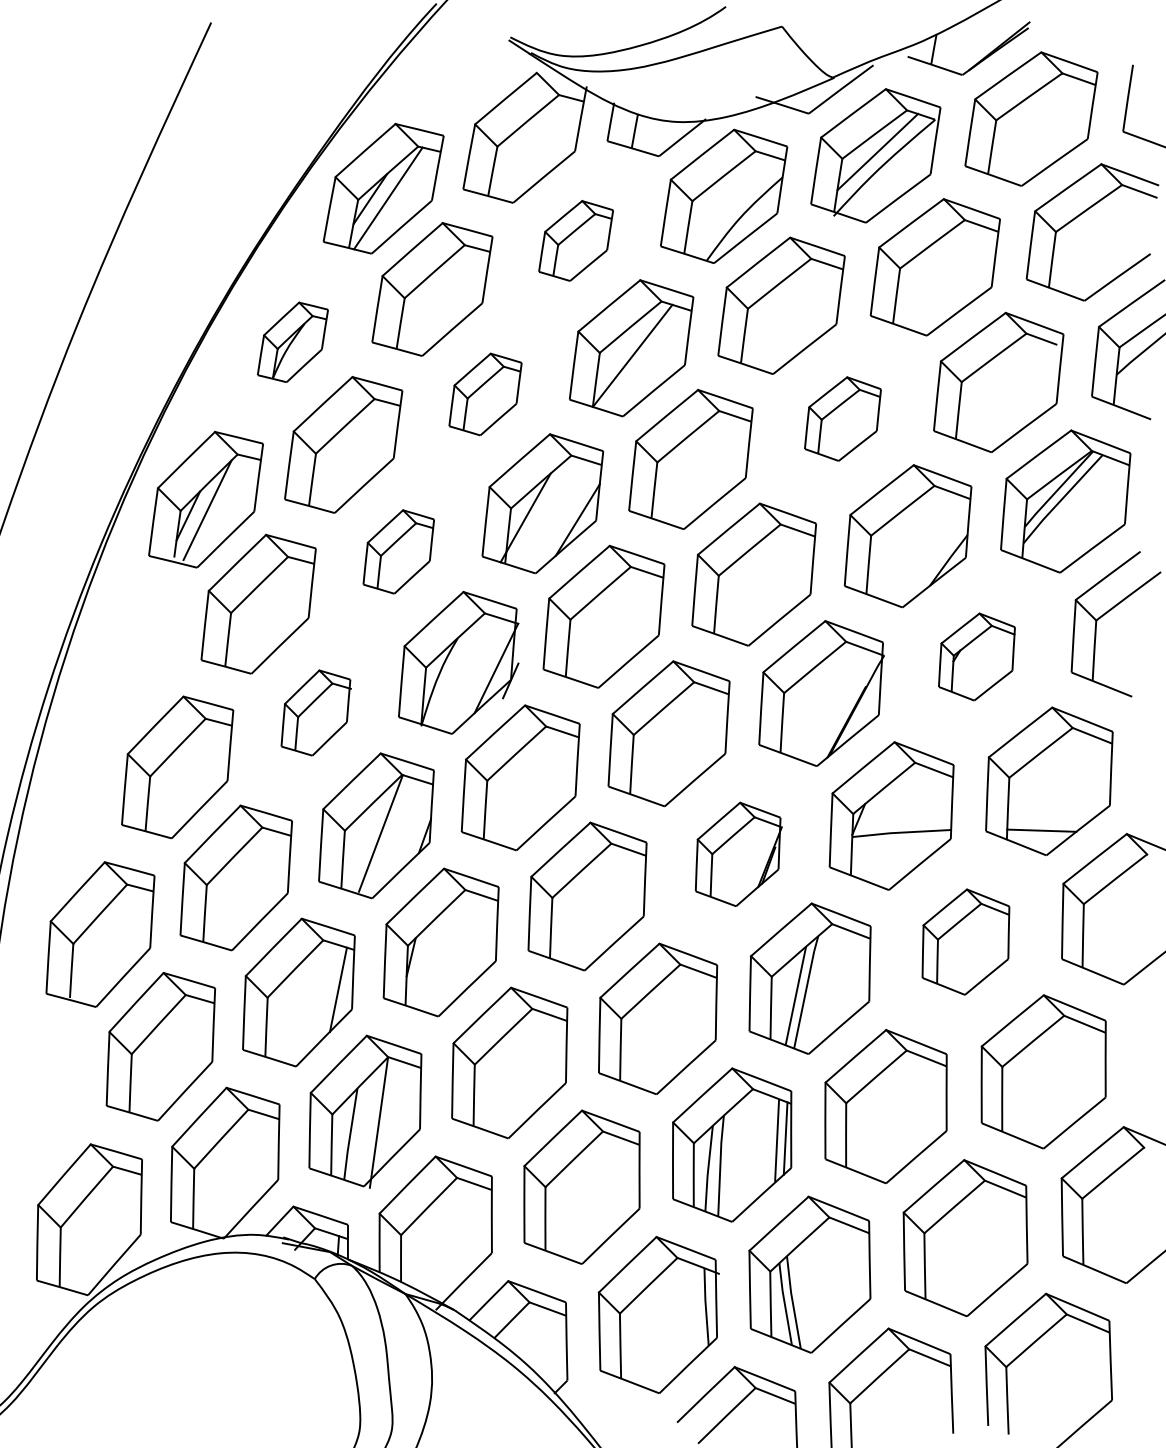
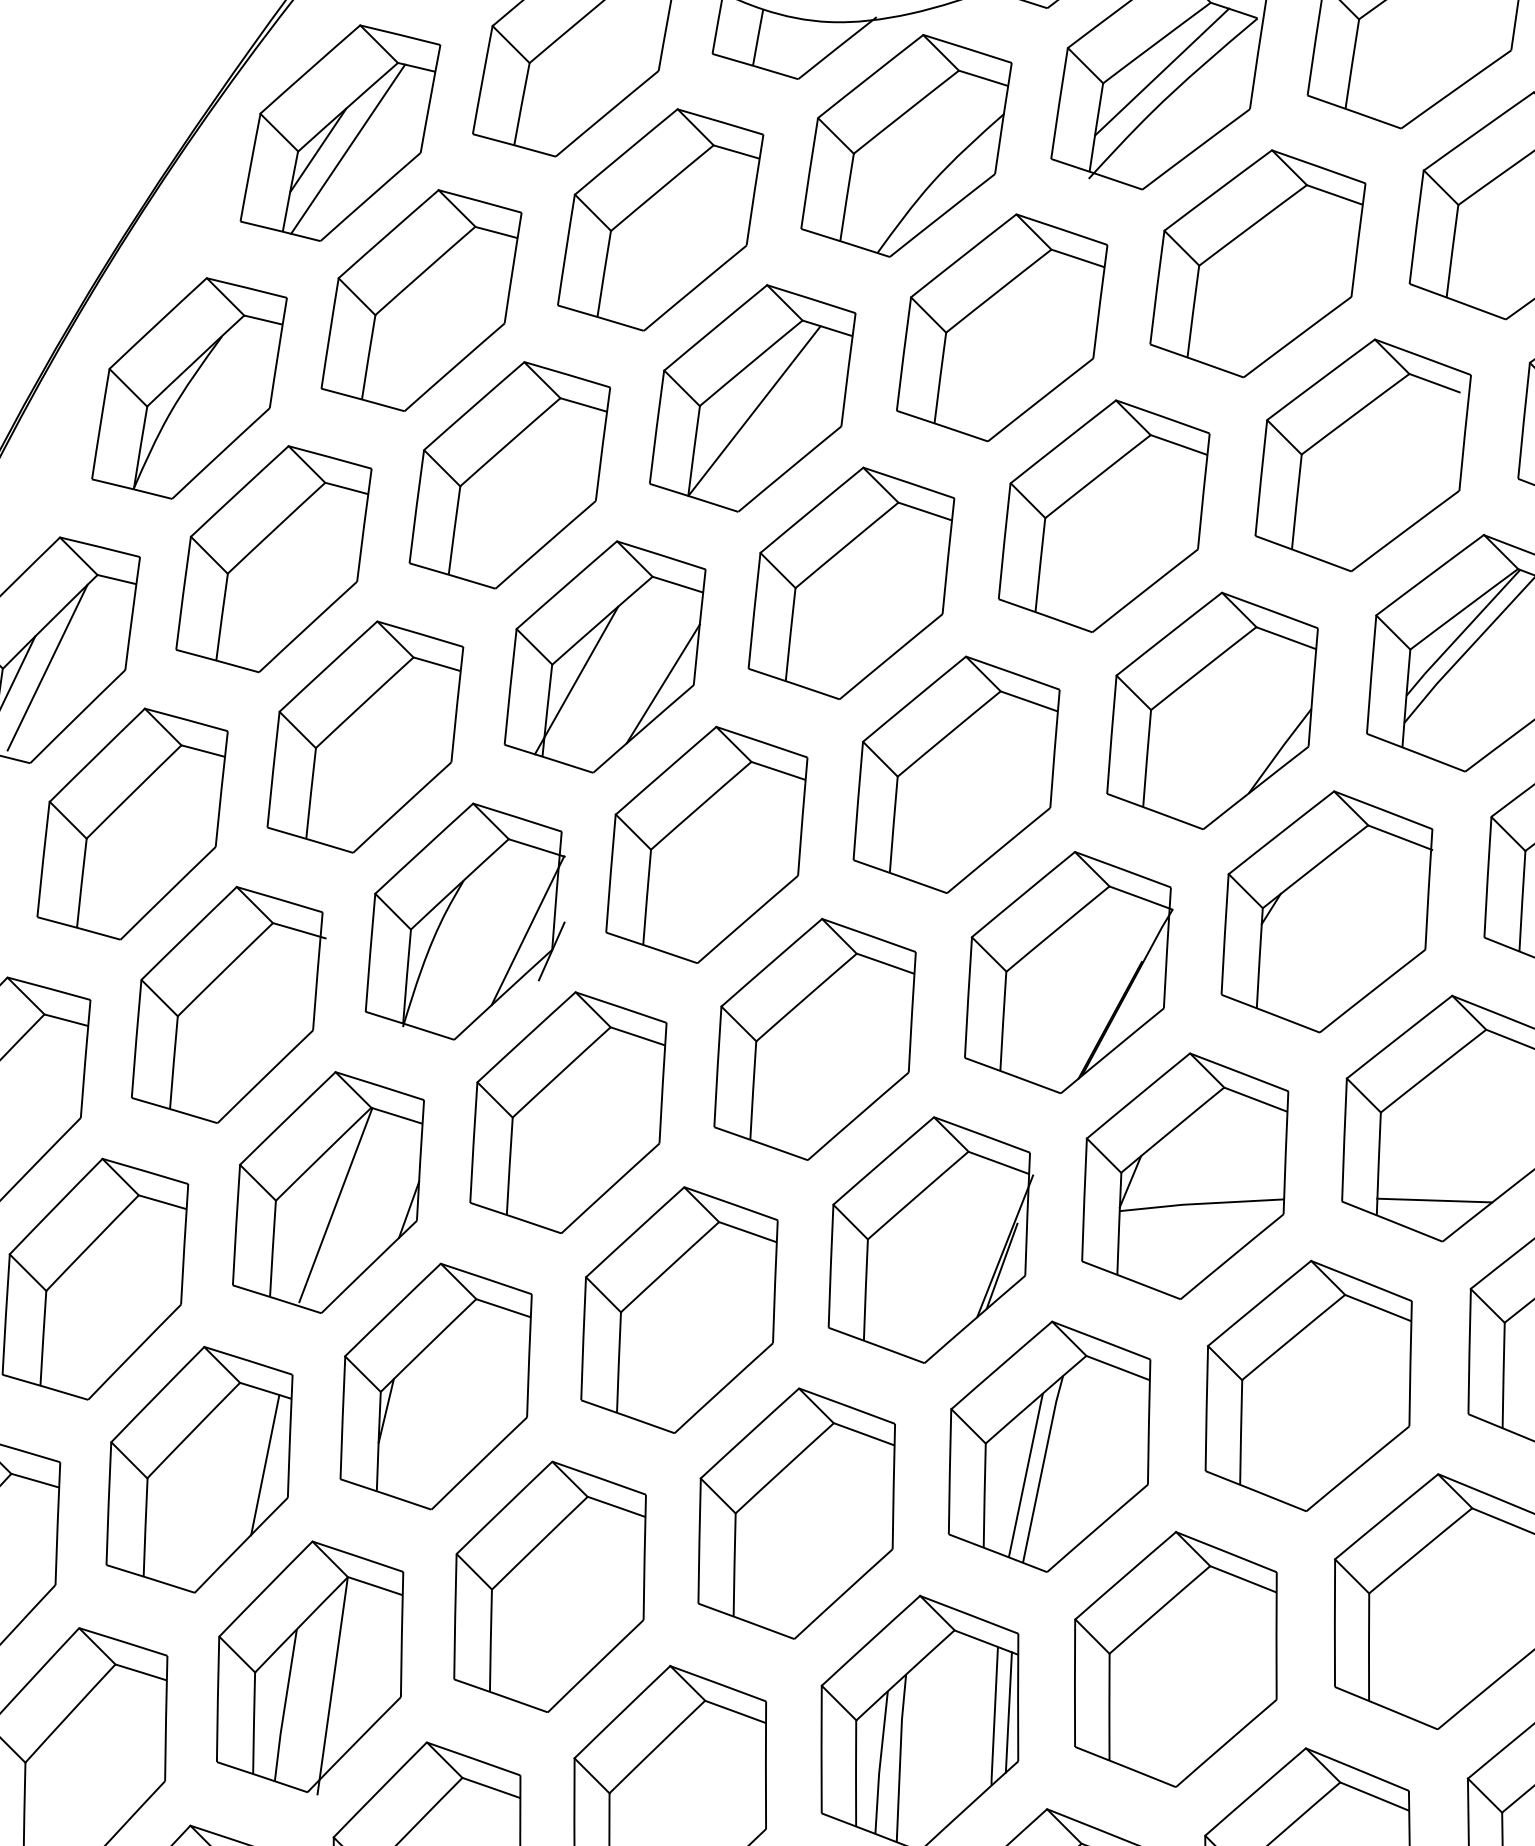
part: (575, 240) -> (659, 219), size x1.67
part: (292, 342) -> (188, 388), size x1.67
part: (485, 394) -> (509, 475), size x1.67
part: (842, 418) -> (1103, 515), size x1.67
part: (398, 551) -> (365, 736), size x1.67
part: (976, 656) -> (1326, 910), size x1.67
part: (316, 712) -> (228, 1003), size x1.67
part: (738, 854) -> (930, 1240), size x1.43
part: (965, 941) -> (1307, 1384), size x1.43

